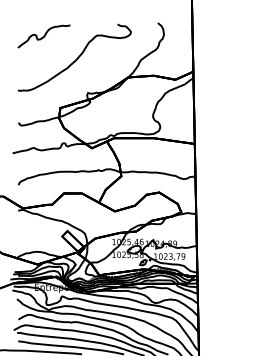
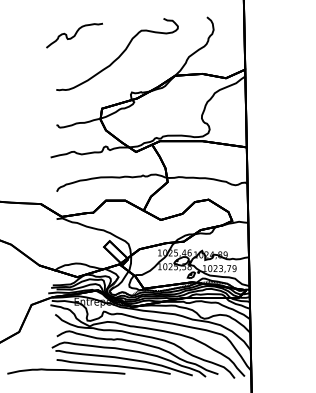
curve: (44, 36) -> (74, 35), moved

